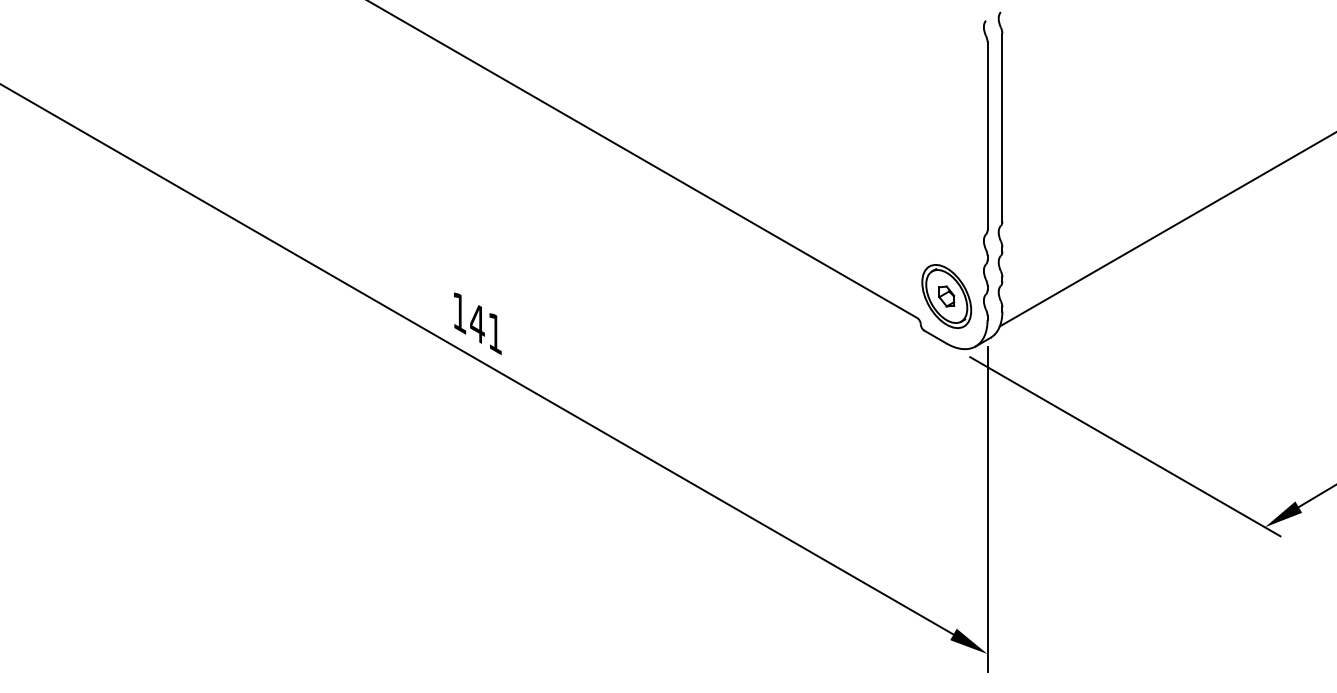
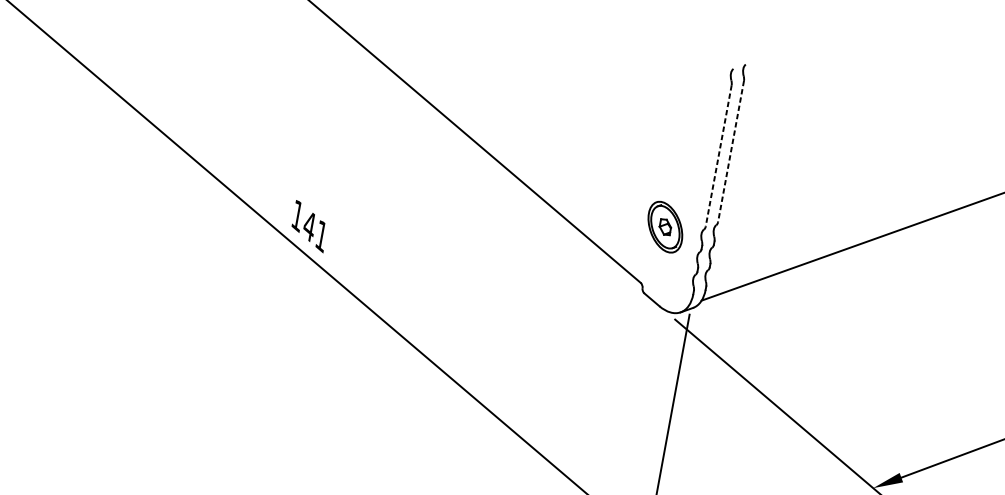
line: (1002, 128) -> (730, 152), solid -> dashed
line: (987, 136) -> (718, 156), solid -> dashed
part: (946, 296) -> (665, 227), moved

